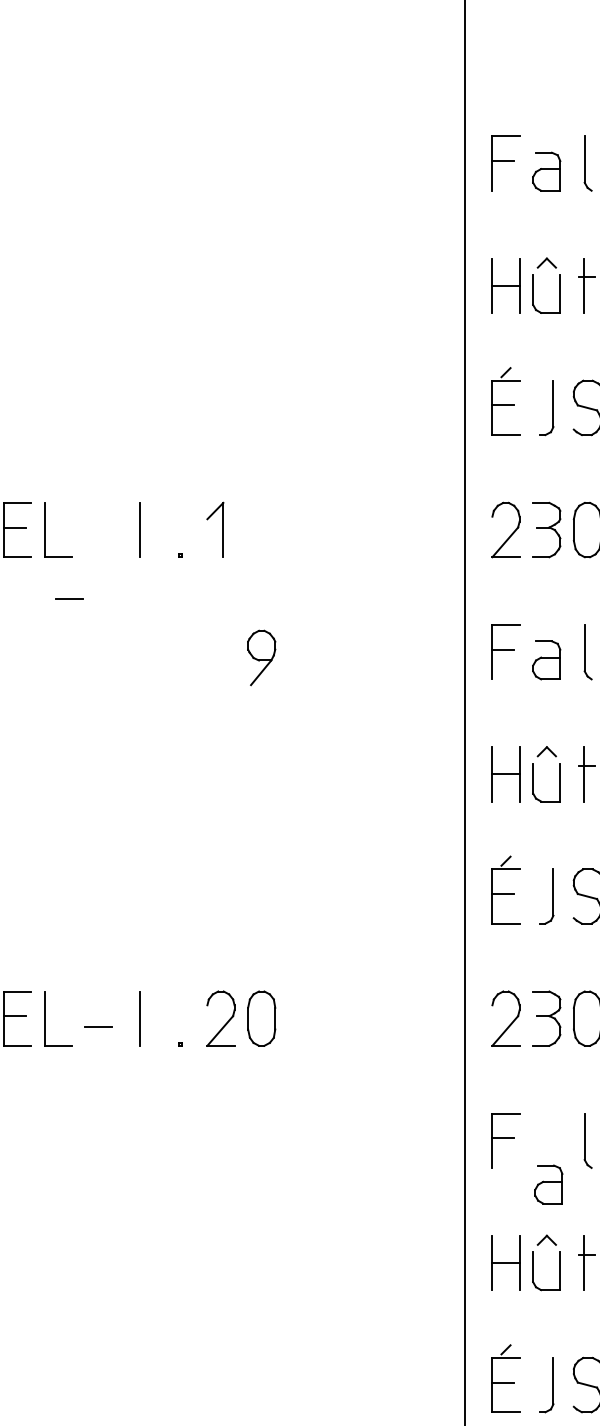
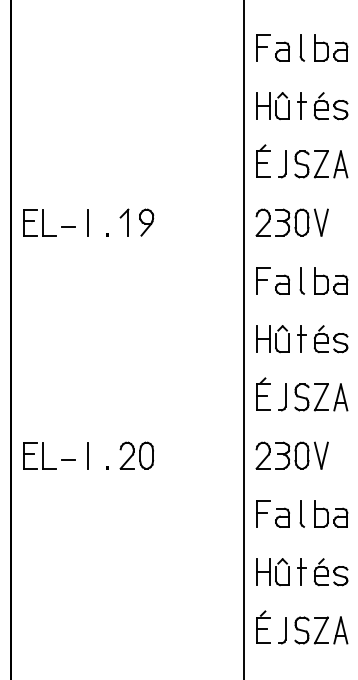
line: (68, 598) -> (68, 226), moved
part: (261, 657) -> (146, 222), moved
part: (548, 1183) -> (282, 517), moved

